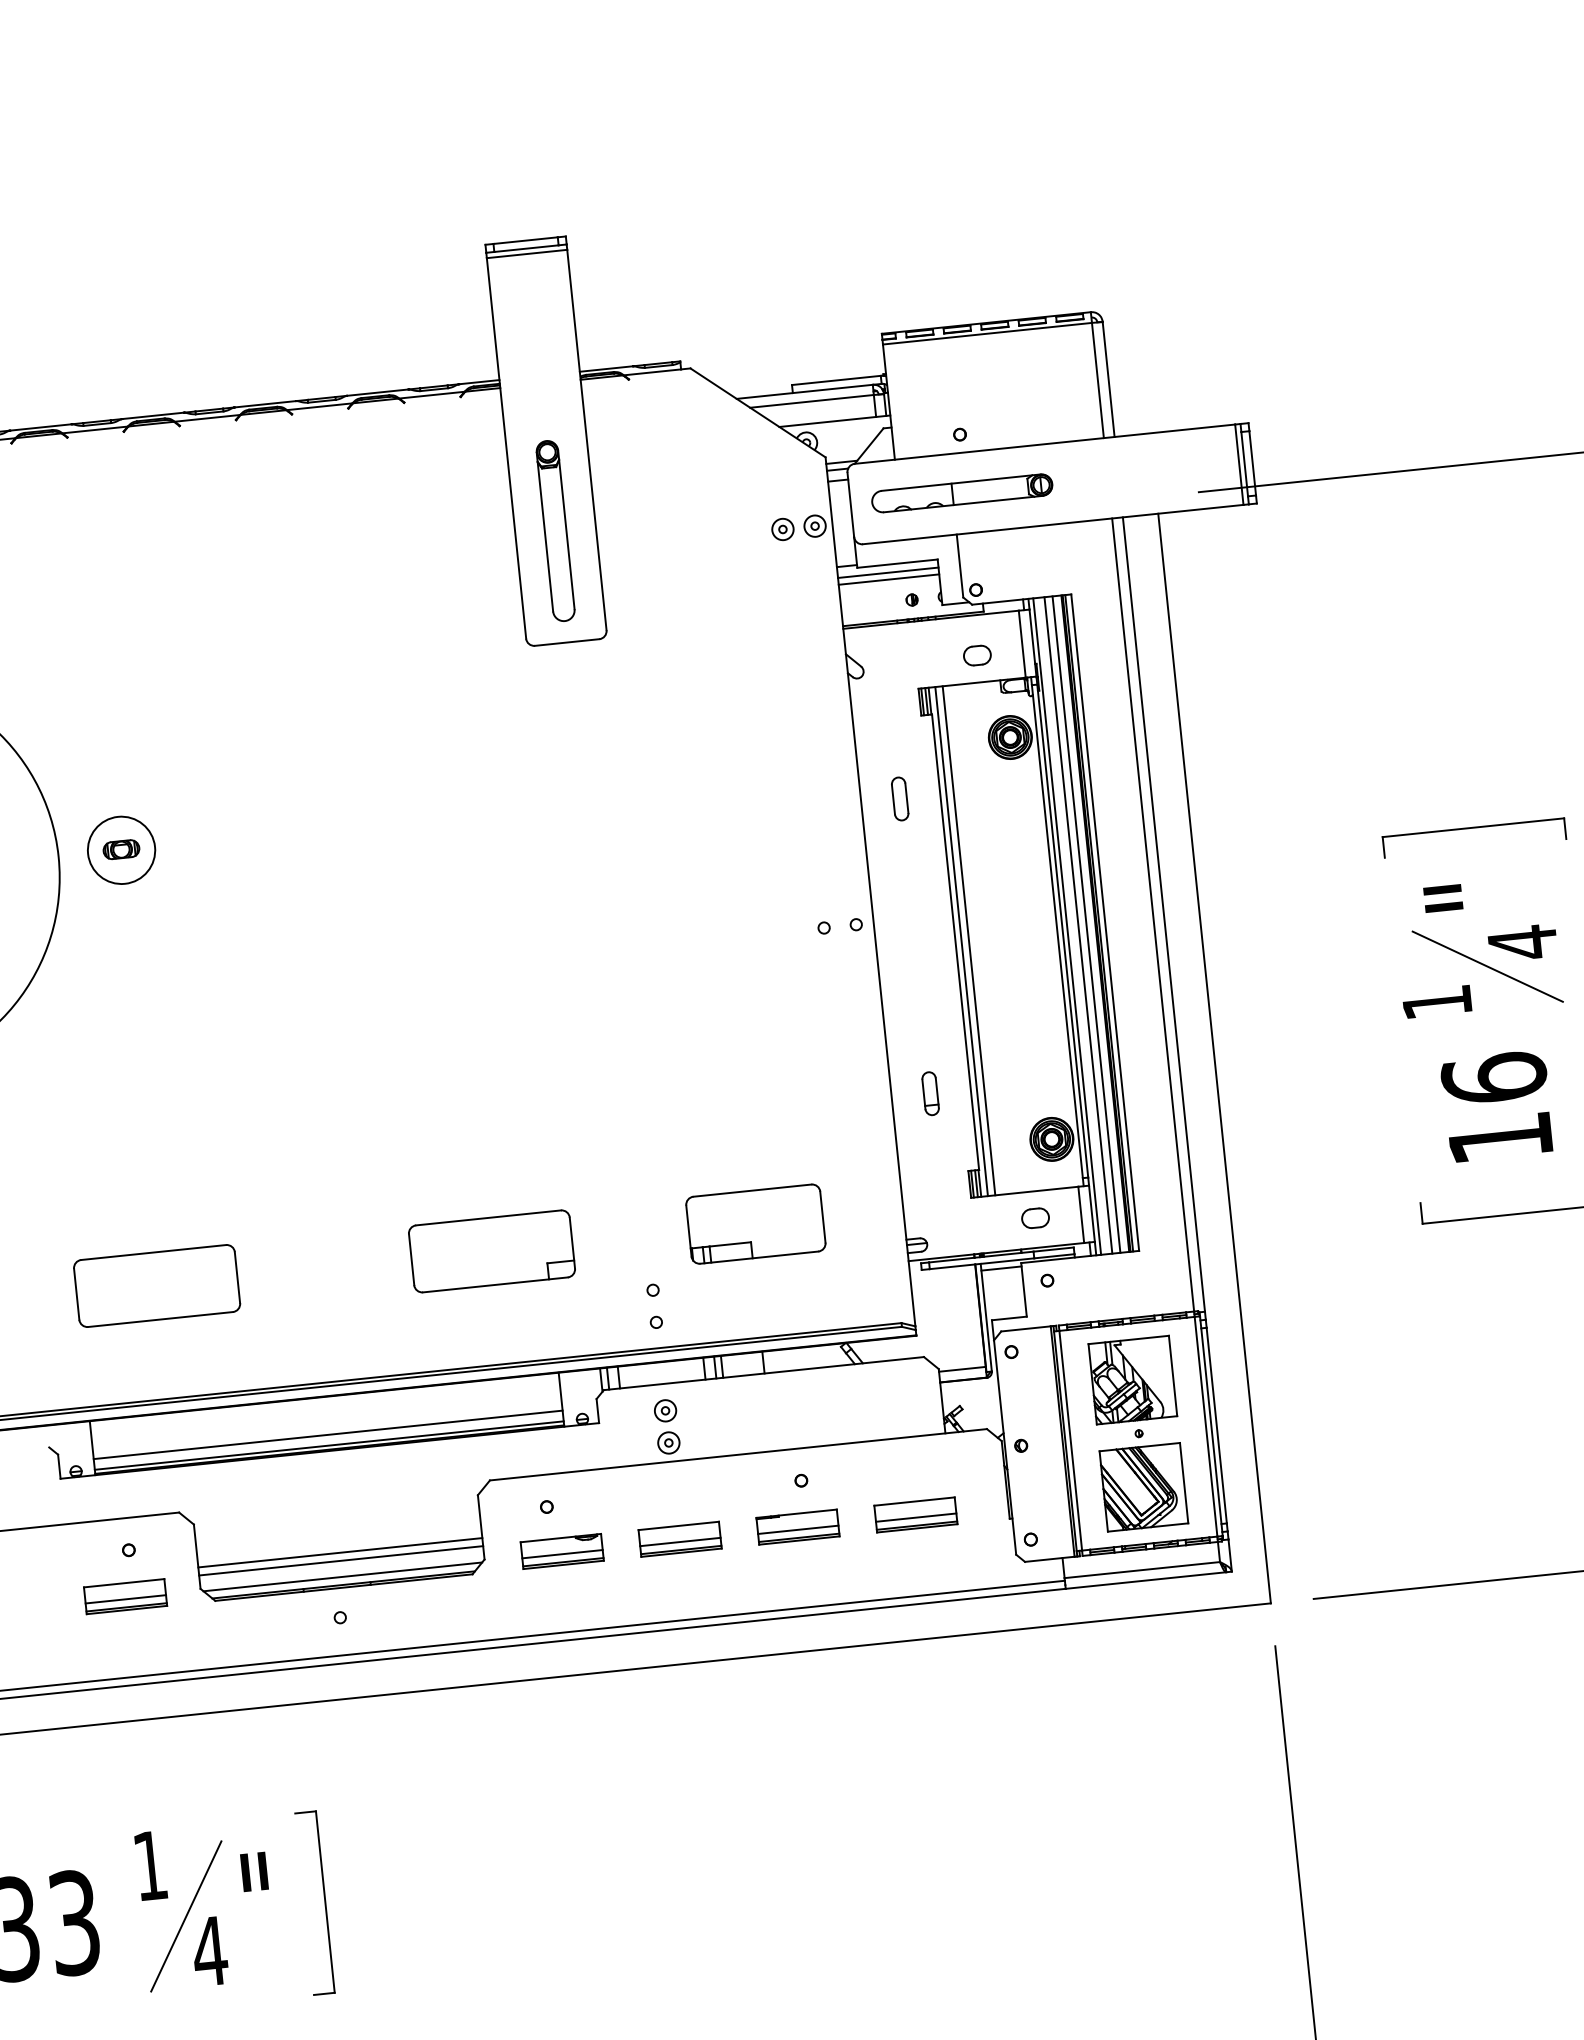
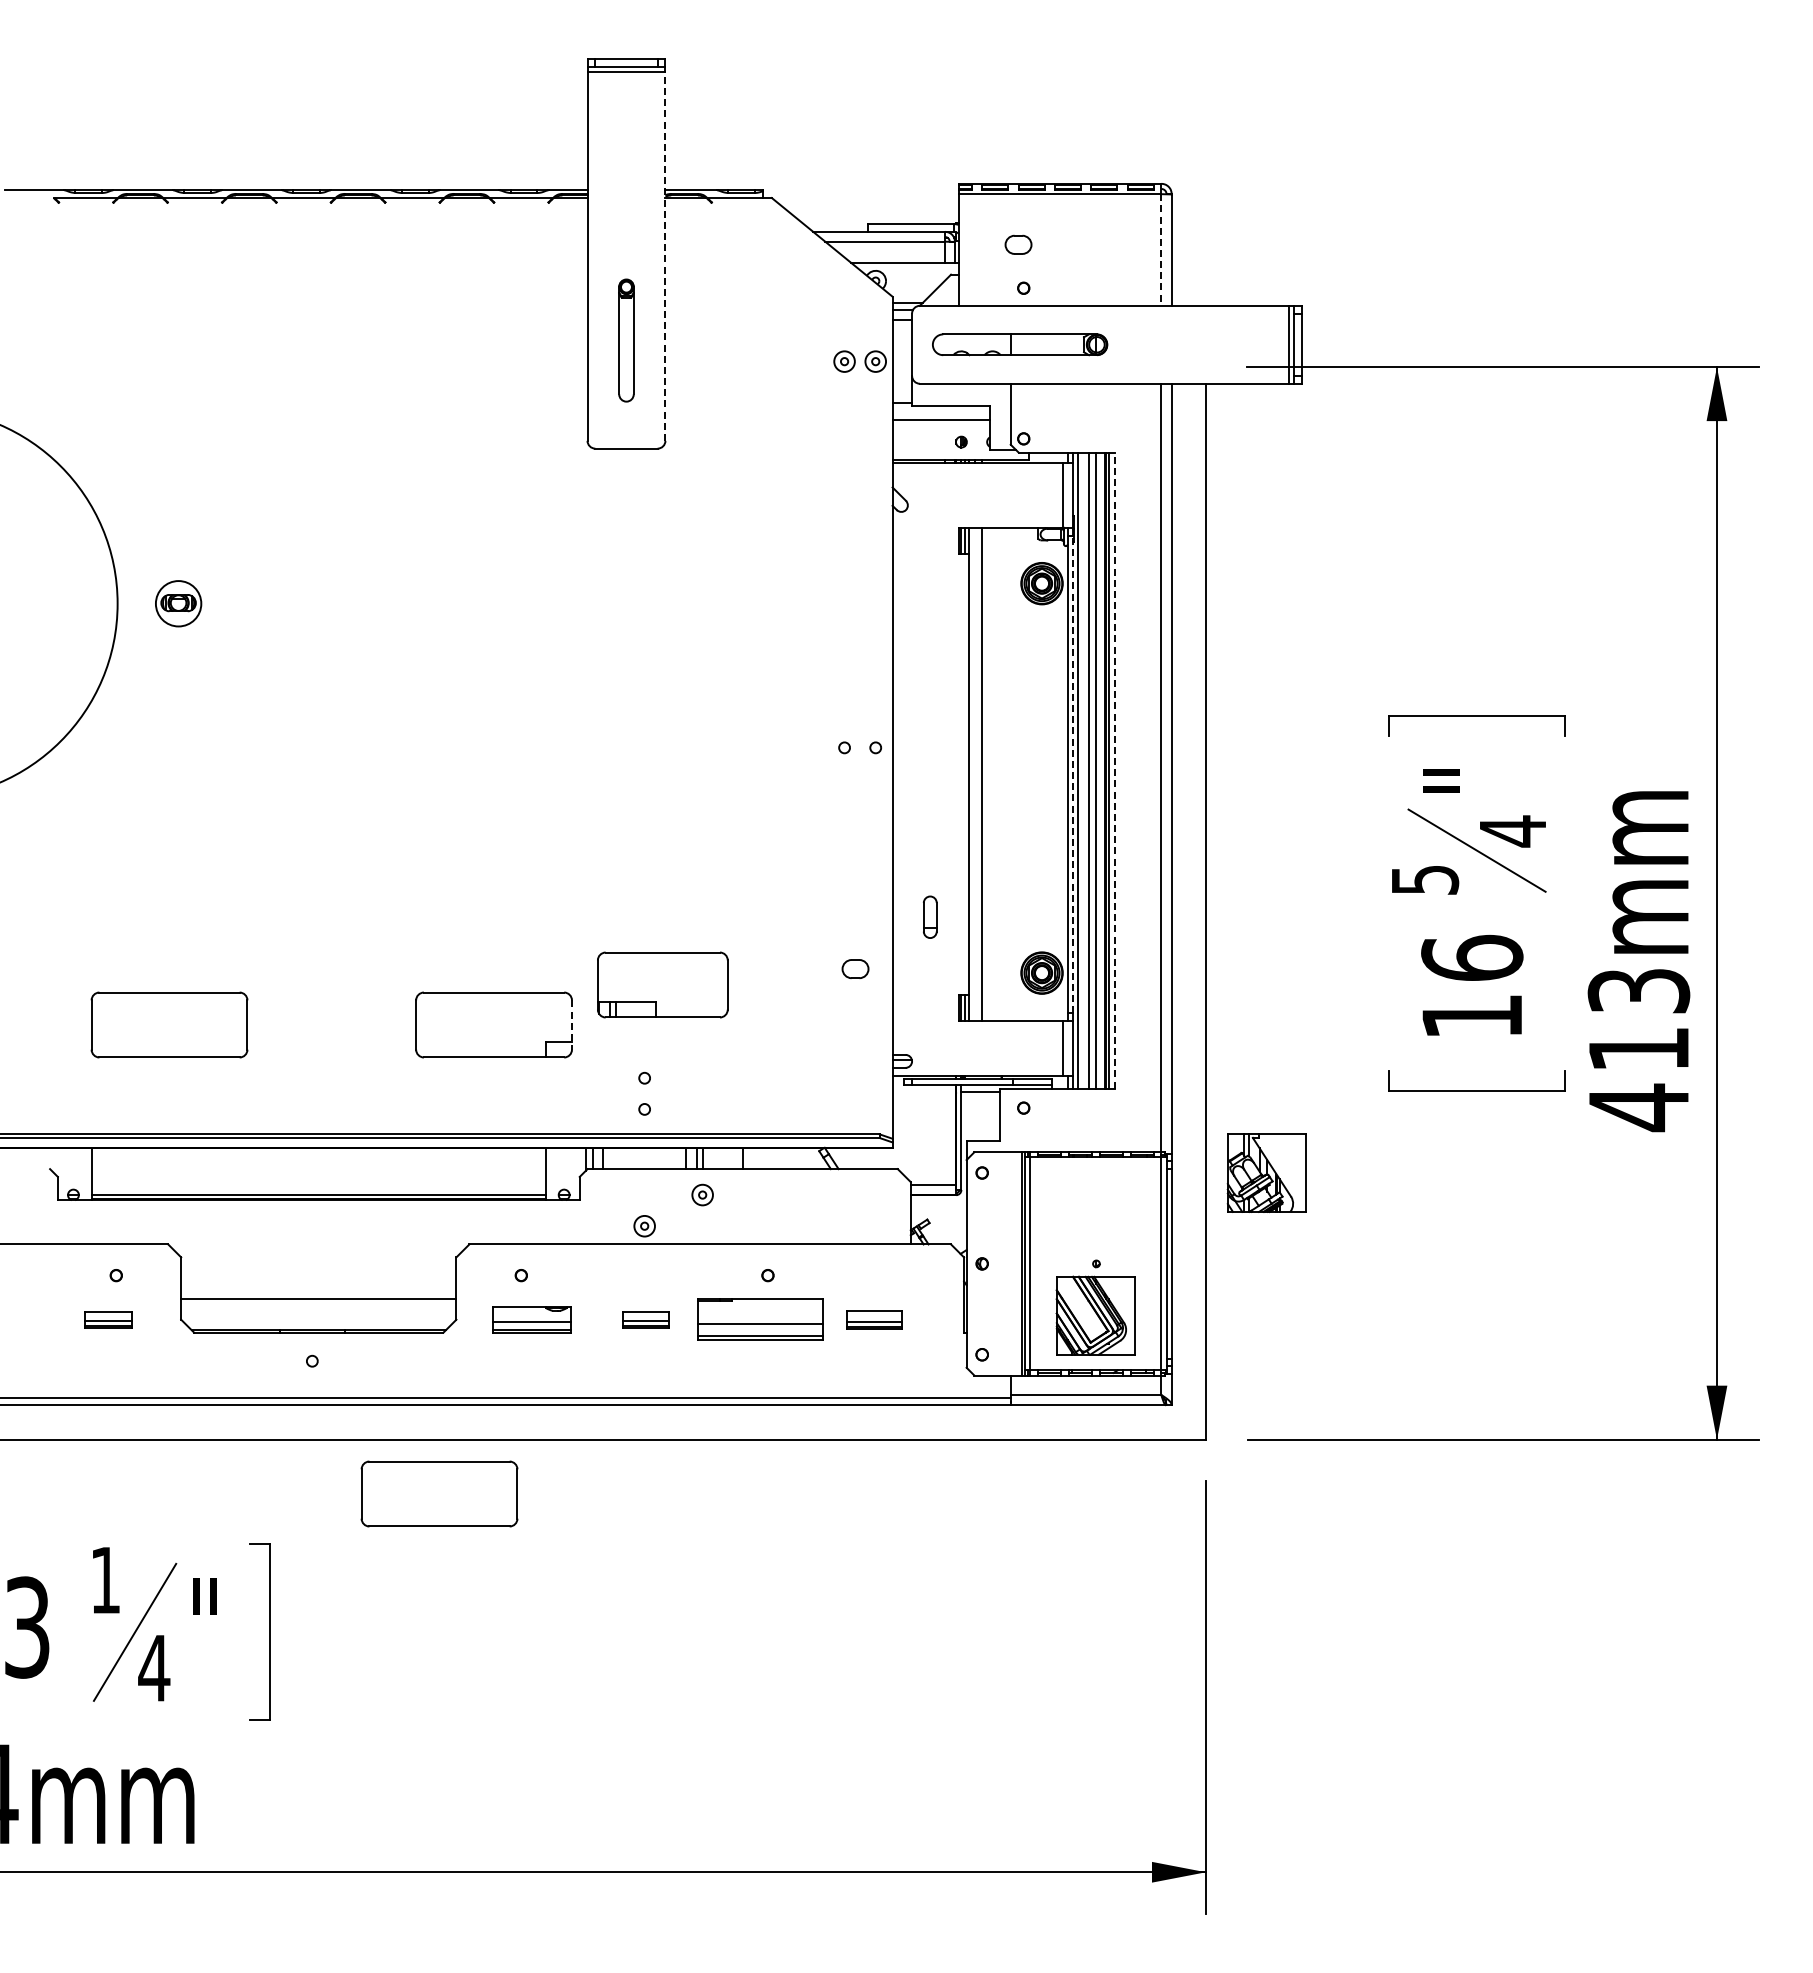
line: (1098, 381) -> (1161, 250), solid -> dashed
line: (586, 439) -> (665, 255), solid -> dashed
part: (555, 530) -> (626, 340), size x0.7
line: (887, 572) -> (940, 413), removed
part: (977, 655) -> (1018, 244), moved
part: (900, 798) -> (930, 631), removed
circle: (121, 850) -> (178, 603), size x0.7
line: (1105, 922) -> (1114, 770), solid -> dashed
line: (1063, 931) -> (1073, 774), solid -> dashed
line: (962, 941) -> (975, 774), removed
text: (1437, 1002) -> (1425, 880), 1 -> 5
part: (1035, 1217) -> (855, 968), moved
part: (755, 1223) -> (662, 984), moved
line: (571, 1243) -> (571, 1025), solid -> dashed
part: (1132, 1379) -> (1266, 1172), moved
part: (665, 1410) -> (702, 1194), moved
line: (327, 1434) -> (318, 1184), removed
part: (914, 1514) -> (873, 1319), size x0.7
part: (797, 1526) -> (759, 1319), size x1.6
part: (679, 1539) -> (645, 1319), size x0.6
line: (340, 1560) -> (318, 1306), removed
line: (342, 1577) -> (318, 1322), removed
part: (125, 1596) -> (108, 1319), size x0.6
part: (485, 1740) -> (439, 1493), added

